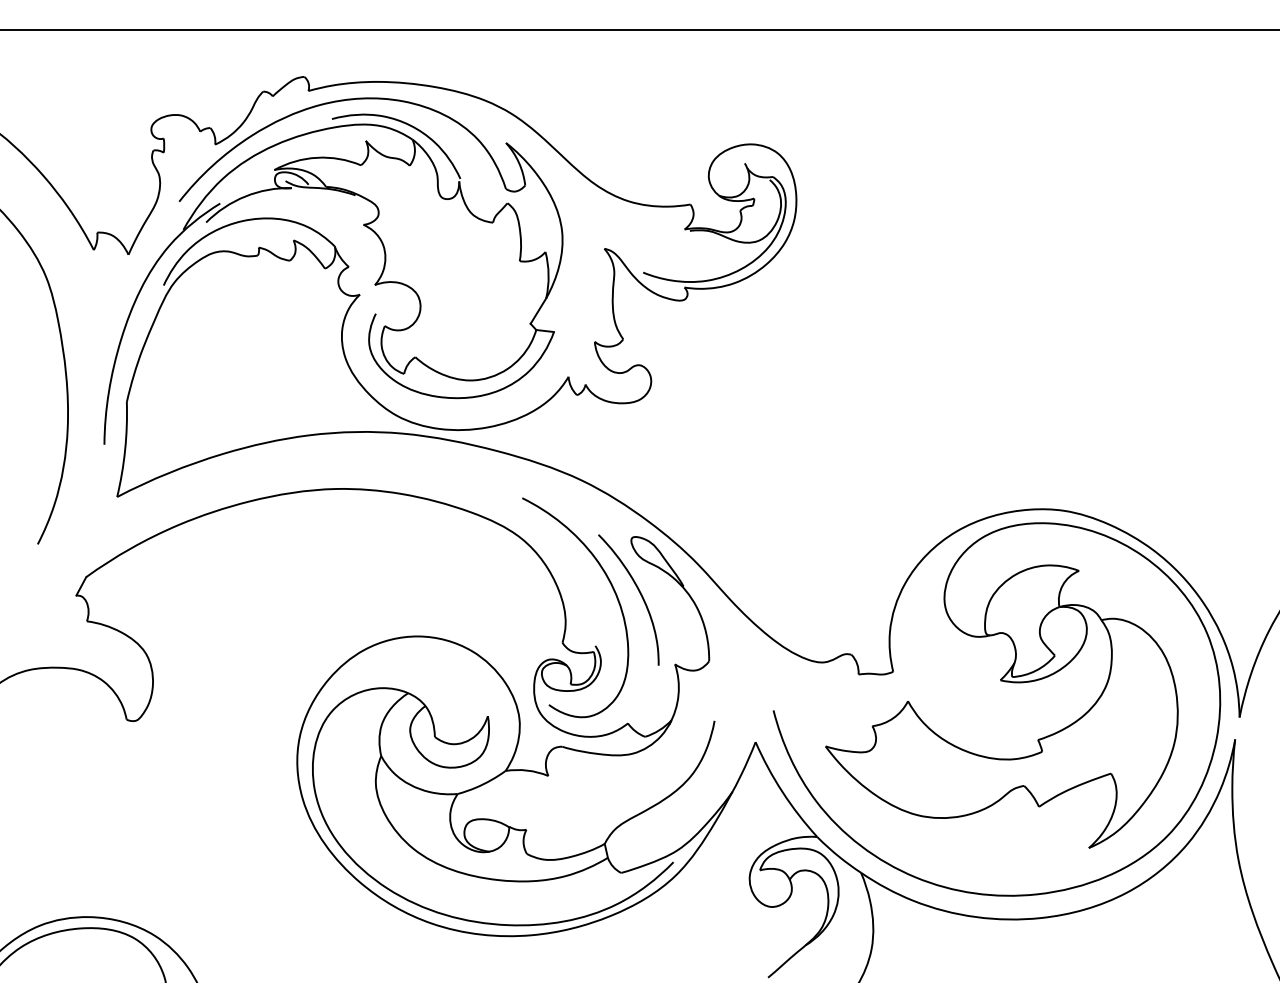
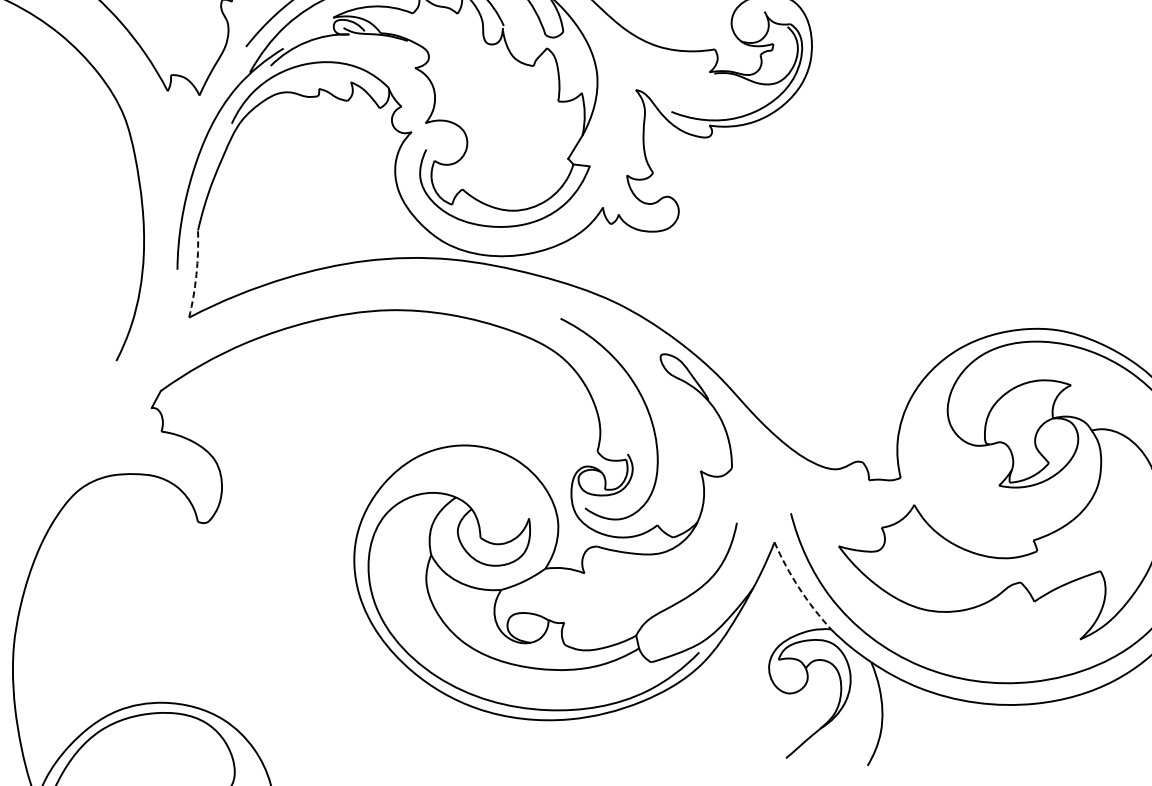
arc: (125, 449) -> (196, 274), solid -> dashed
curve: (639, 593) -> (668, 406), removed
arc: (782, 792) -> (799, 588), solid -> dashed

